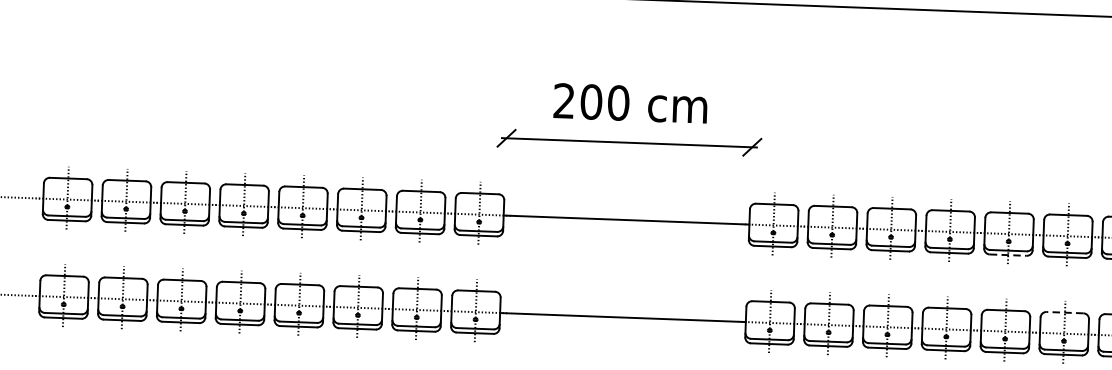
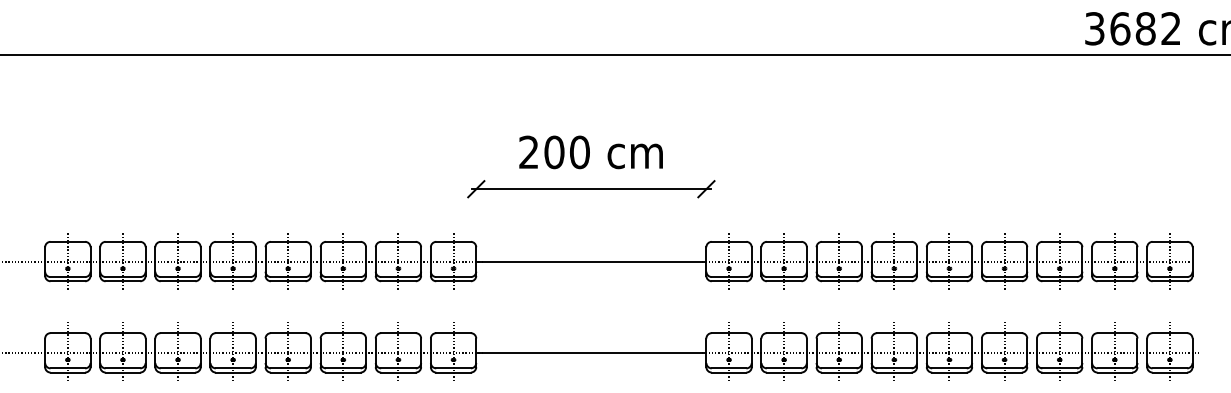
line: (1008, 255) -> (949, 281), dashed -> solid
line: (1064, 313) -> (1004, 333), dashed -> solid

